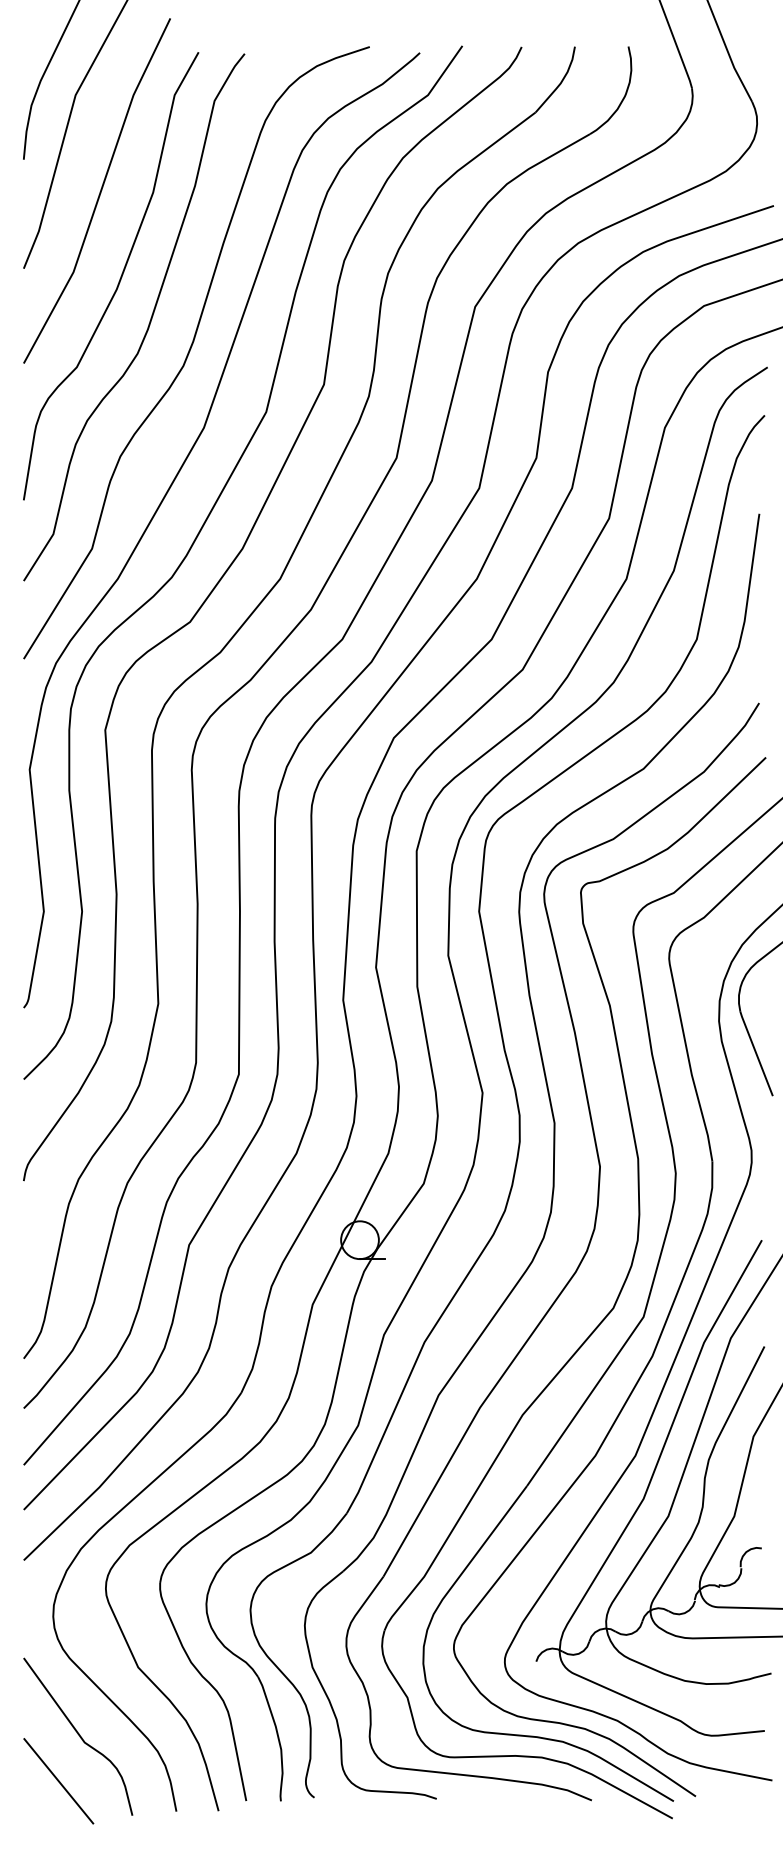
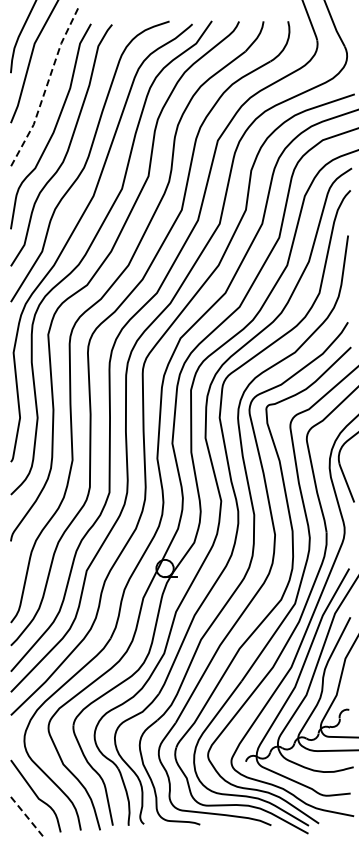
line: (101, 190) -> (46, 87), solid -> dashed
line: (59, 1783) -> (27, 817), solid -> dashed

